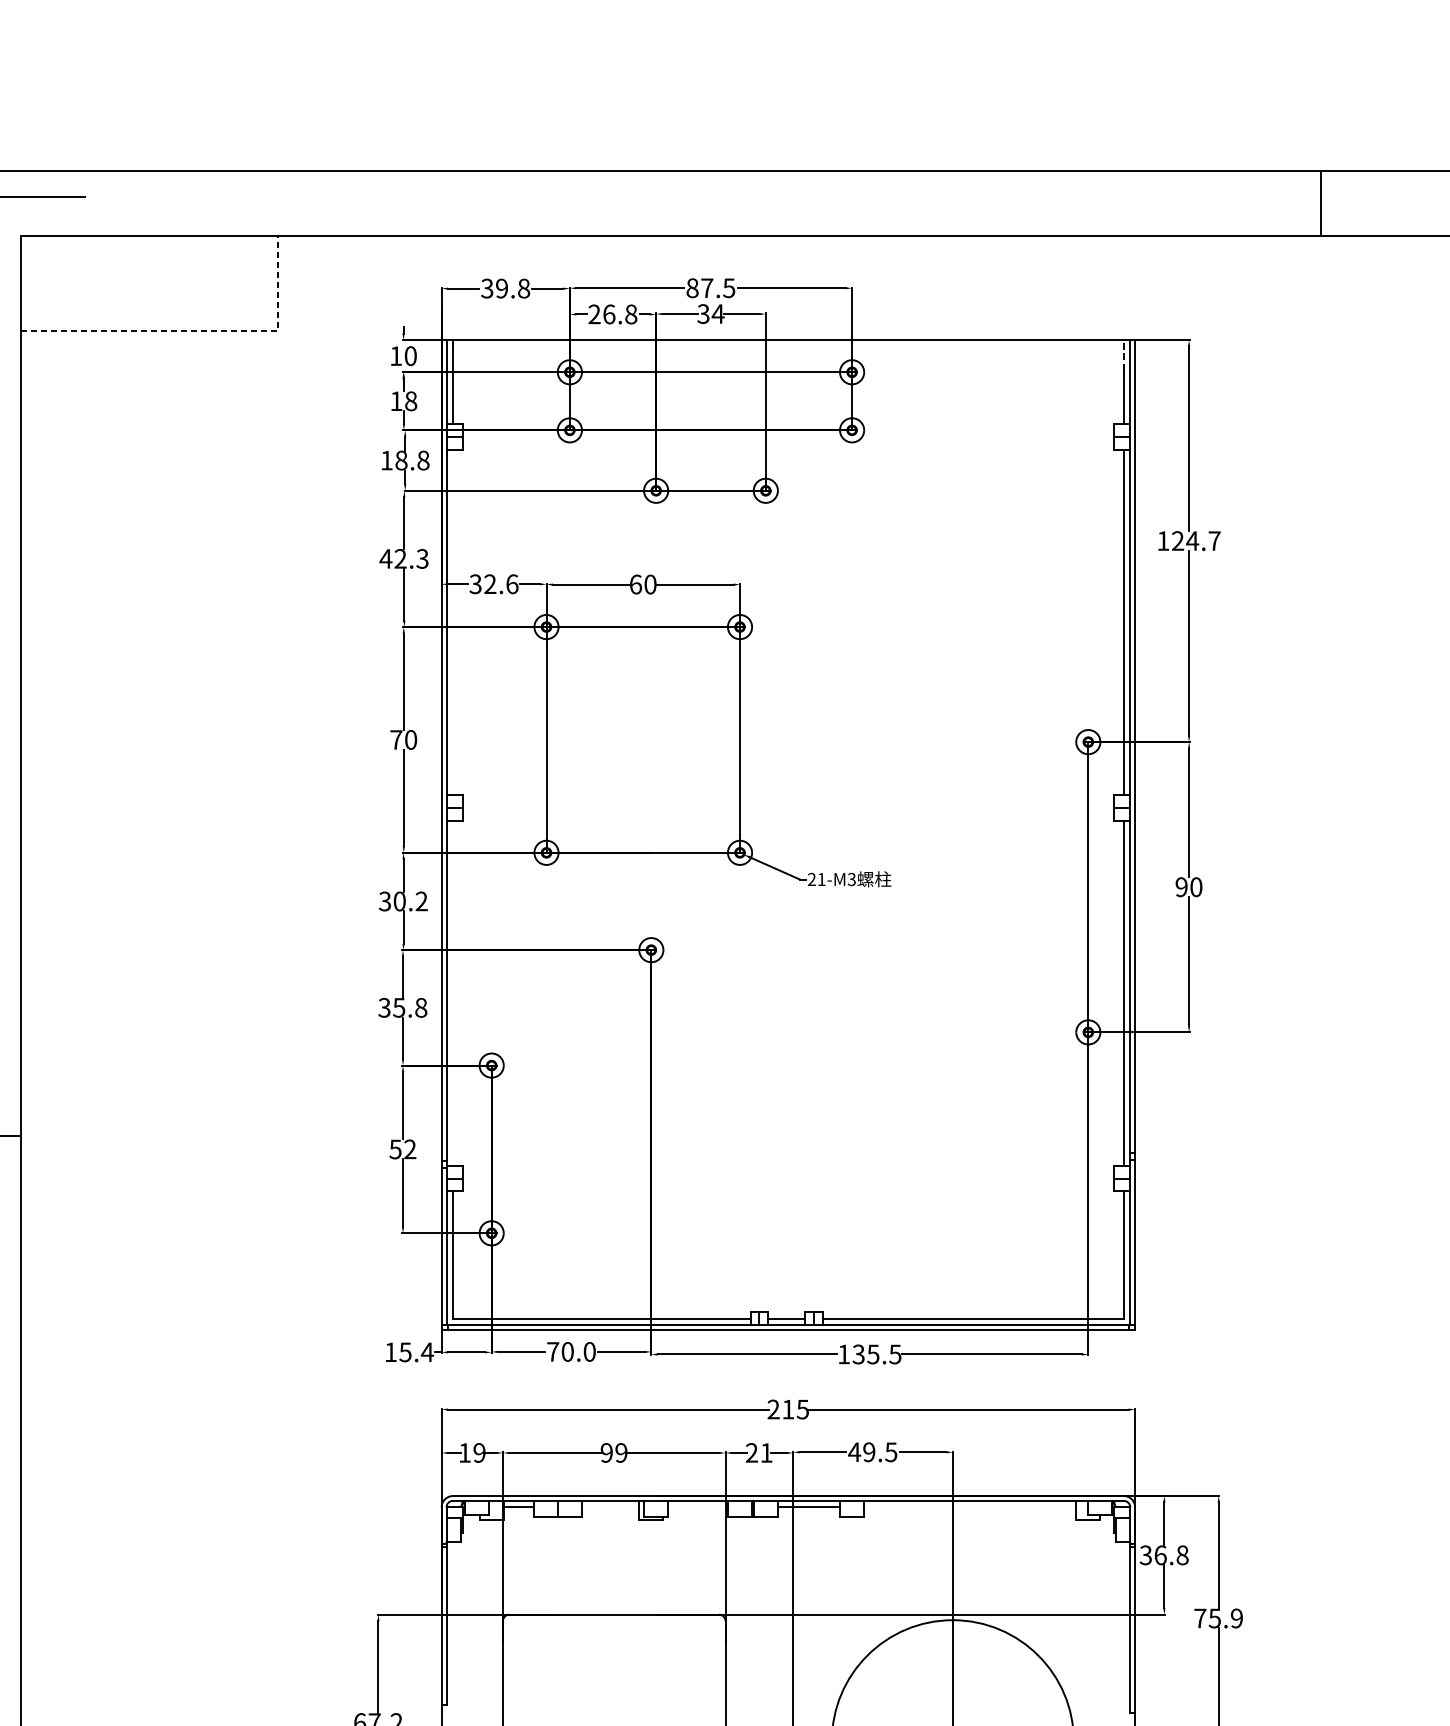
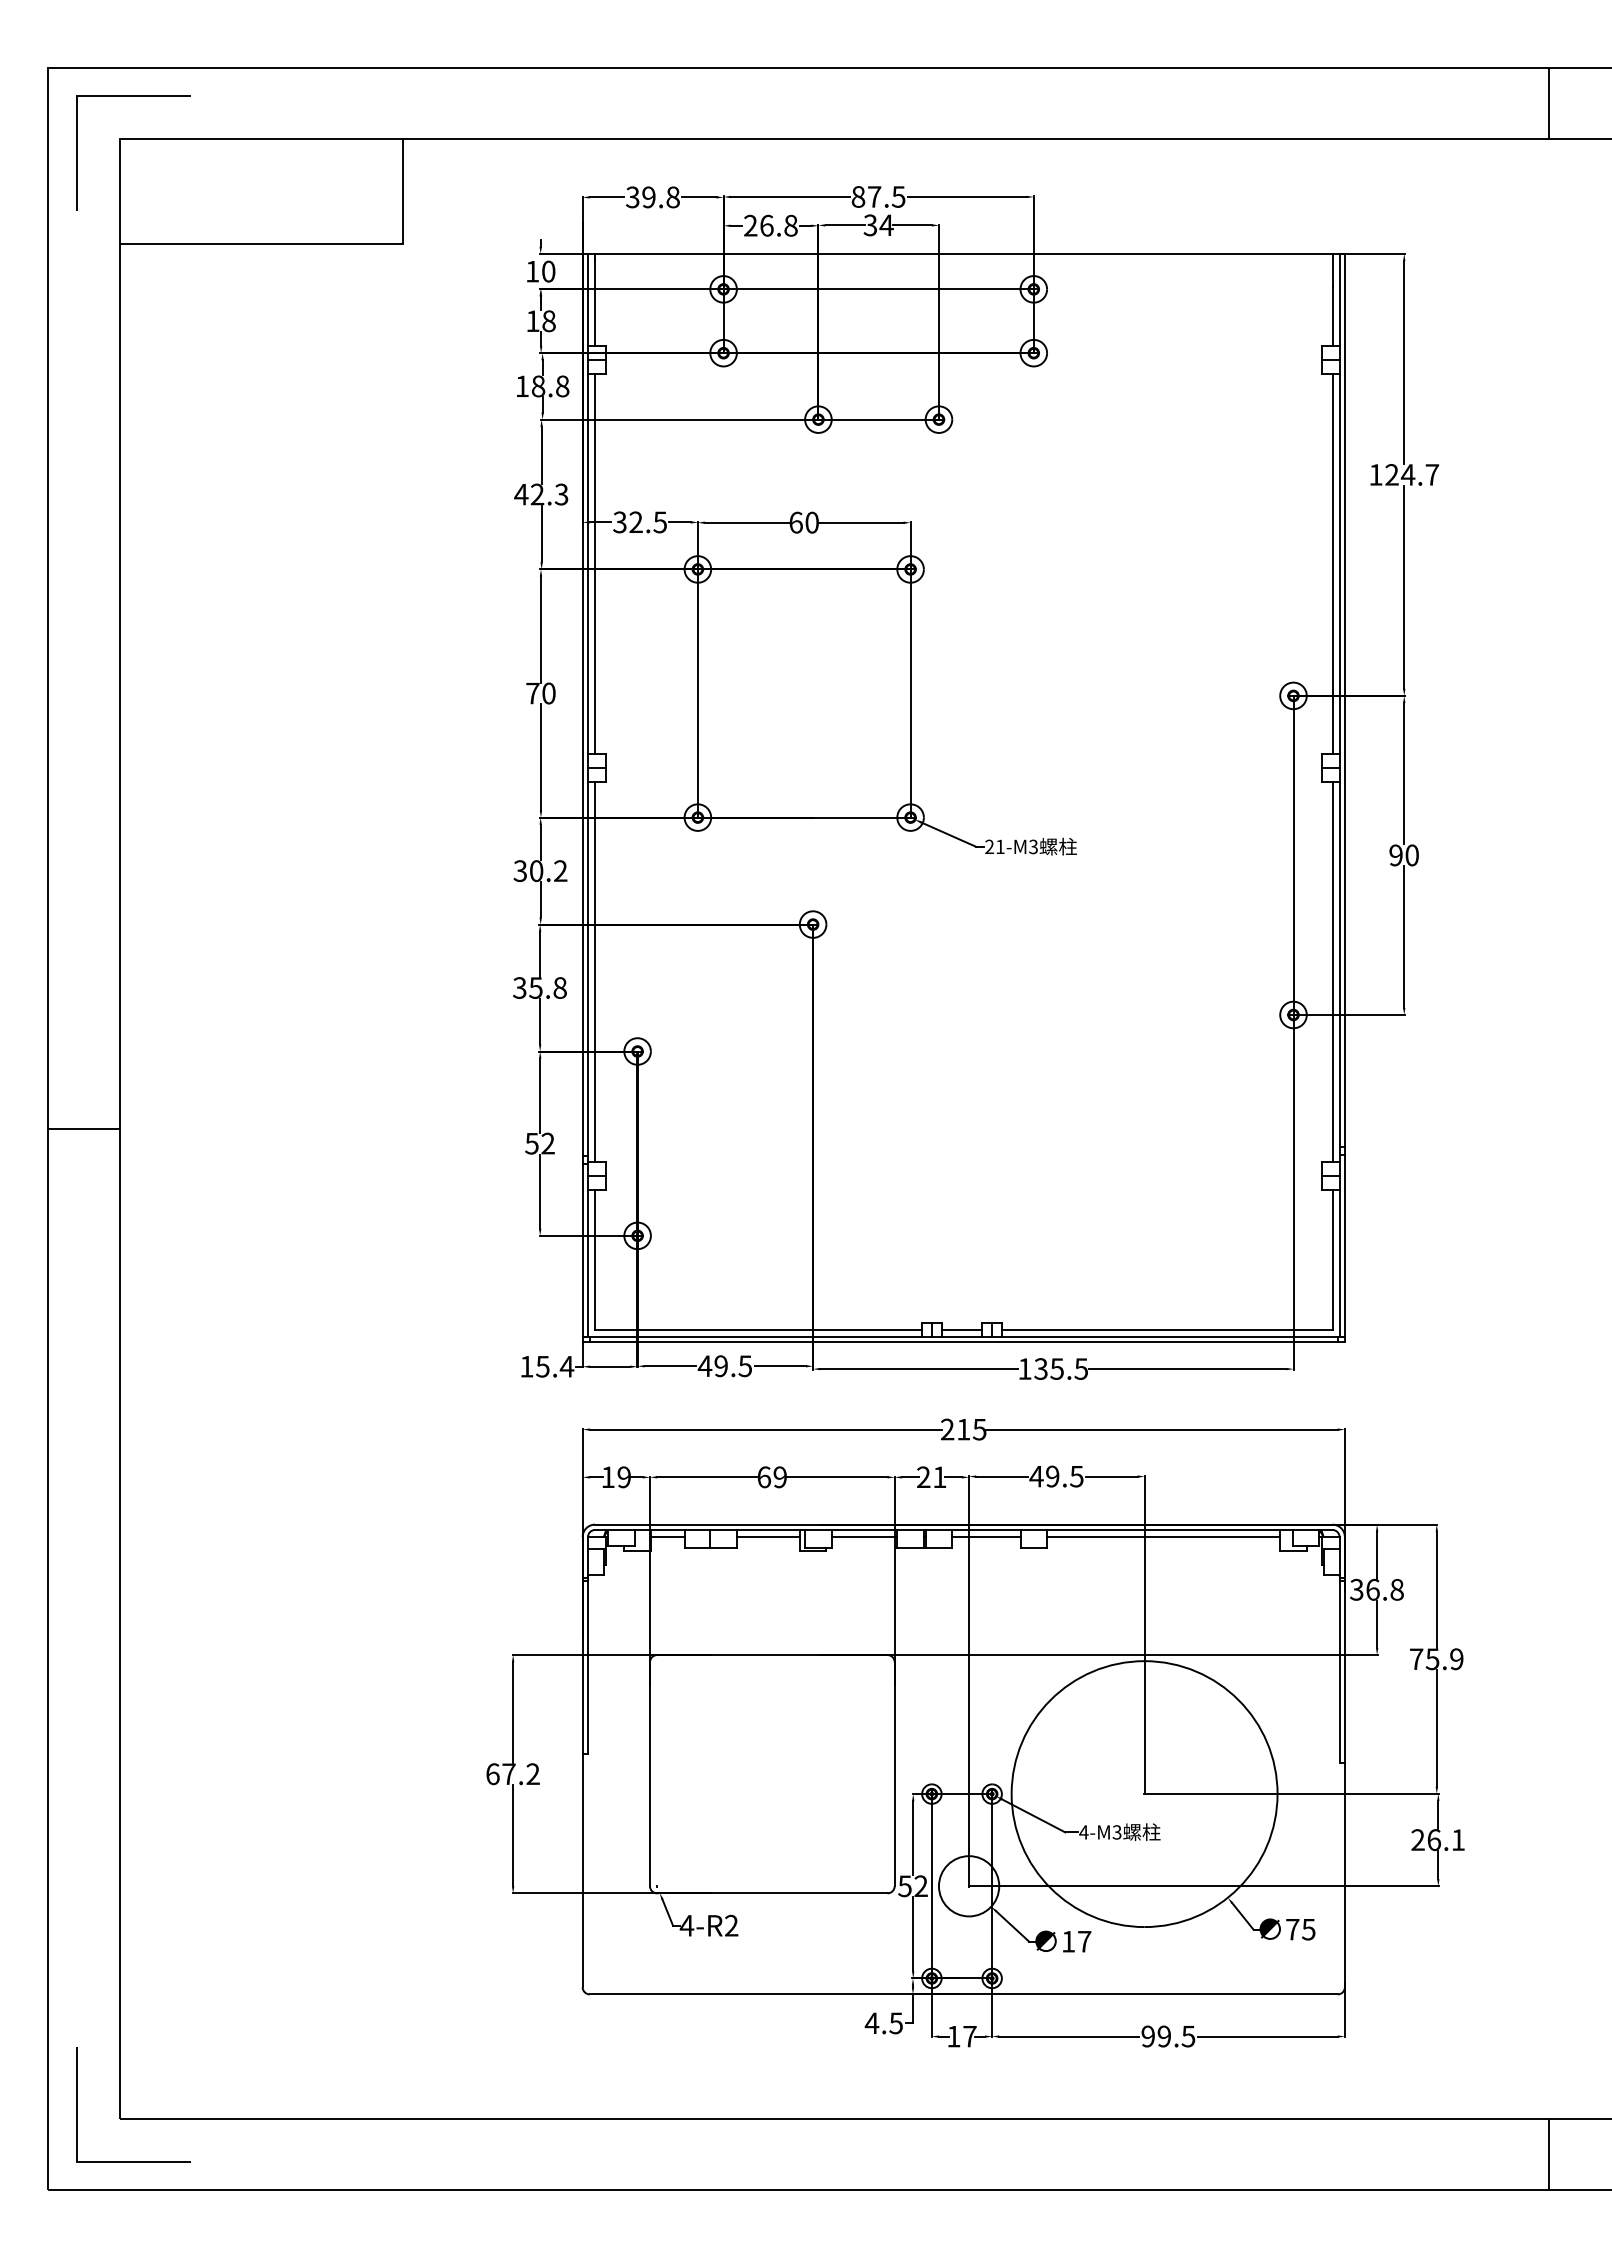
line: (197, 331) -> (314, 244), dashed -> solid
line: (1123, 354) -> (1332, 269), dashed -> solid
text: (512, 584) -> (660, 522), 32.6 -> 32.5
line: (453, 621) -> (595, 563), added
line: (453, 992) -> (595, 971), added
text: (570, 1352) -> (724, 1366), 70.0 -> 49.5
text: (606, 1453) -> (763, 1477), 99 -> 69
line: (609, 1507) -> (767, 1537), added
line: (698, 1507) -> (864, 1537), added
line: (970, 1507) -> (1163, 1537), added

